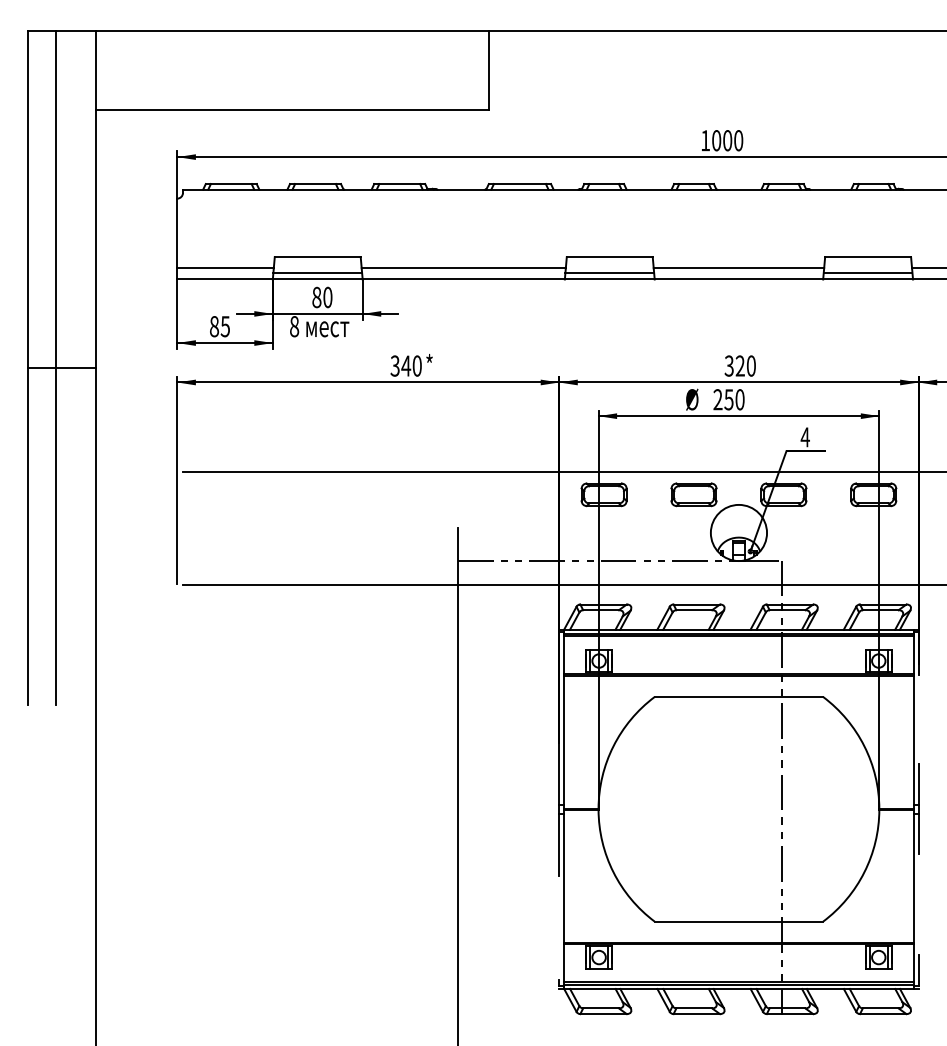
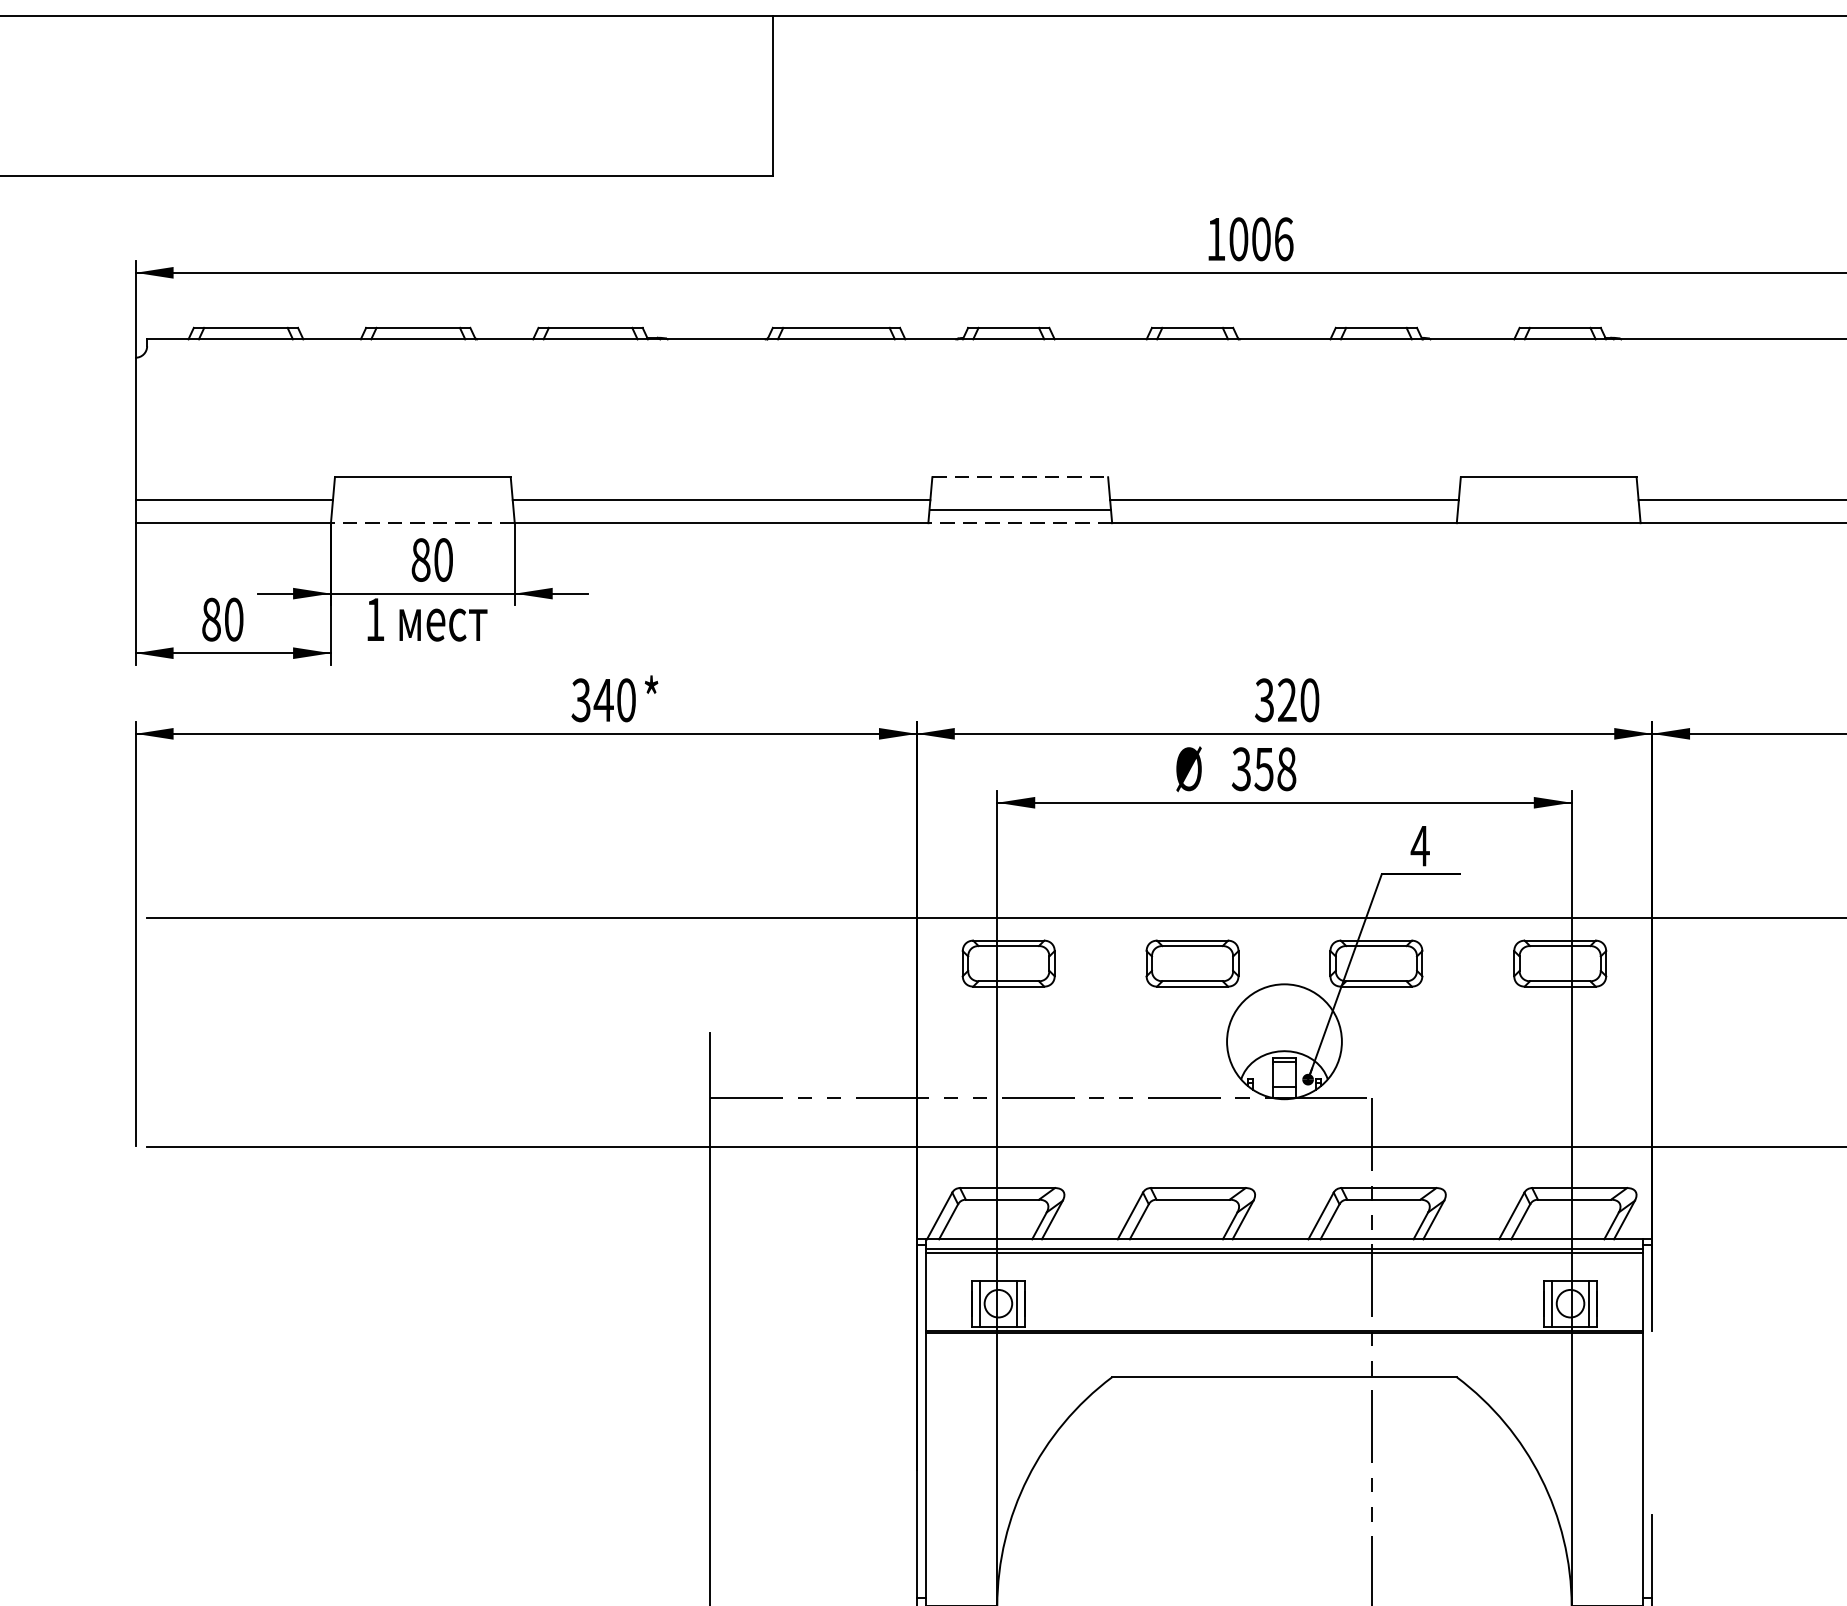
text: (738, 140) -> (1283, 238), 1000 -> 1006
line: (609, 257) -> (1019, 478), solid -> dashed
line: (317, 273) -> (422, 510), removed
line: (867, 273) -> (1547, 510), removed
line: (317, 279) -> (422, 523), solid -> dashed
line: (609, 279) -> (1019, 523), solid -> dashed
text: (224, 326) -> (232, 619), 85 -> 80
text: (294, 326) -> (375, 619), 8 -> 1
text: (728, 399) -> (1263, 768), 250 -> 358

